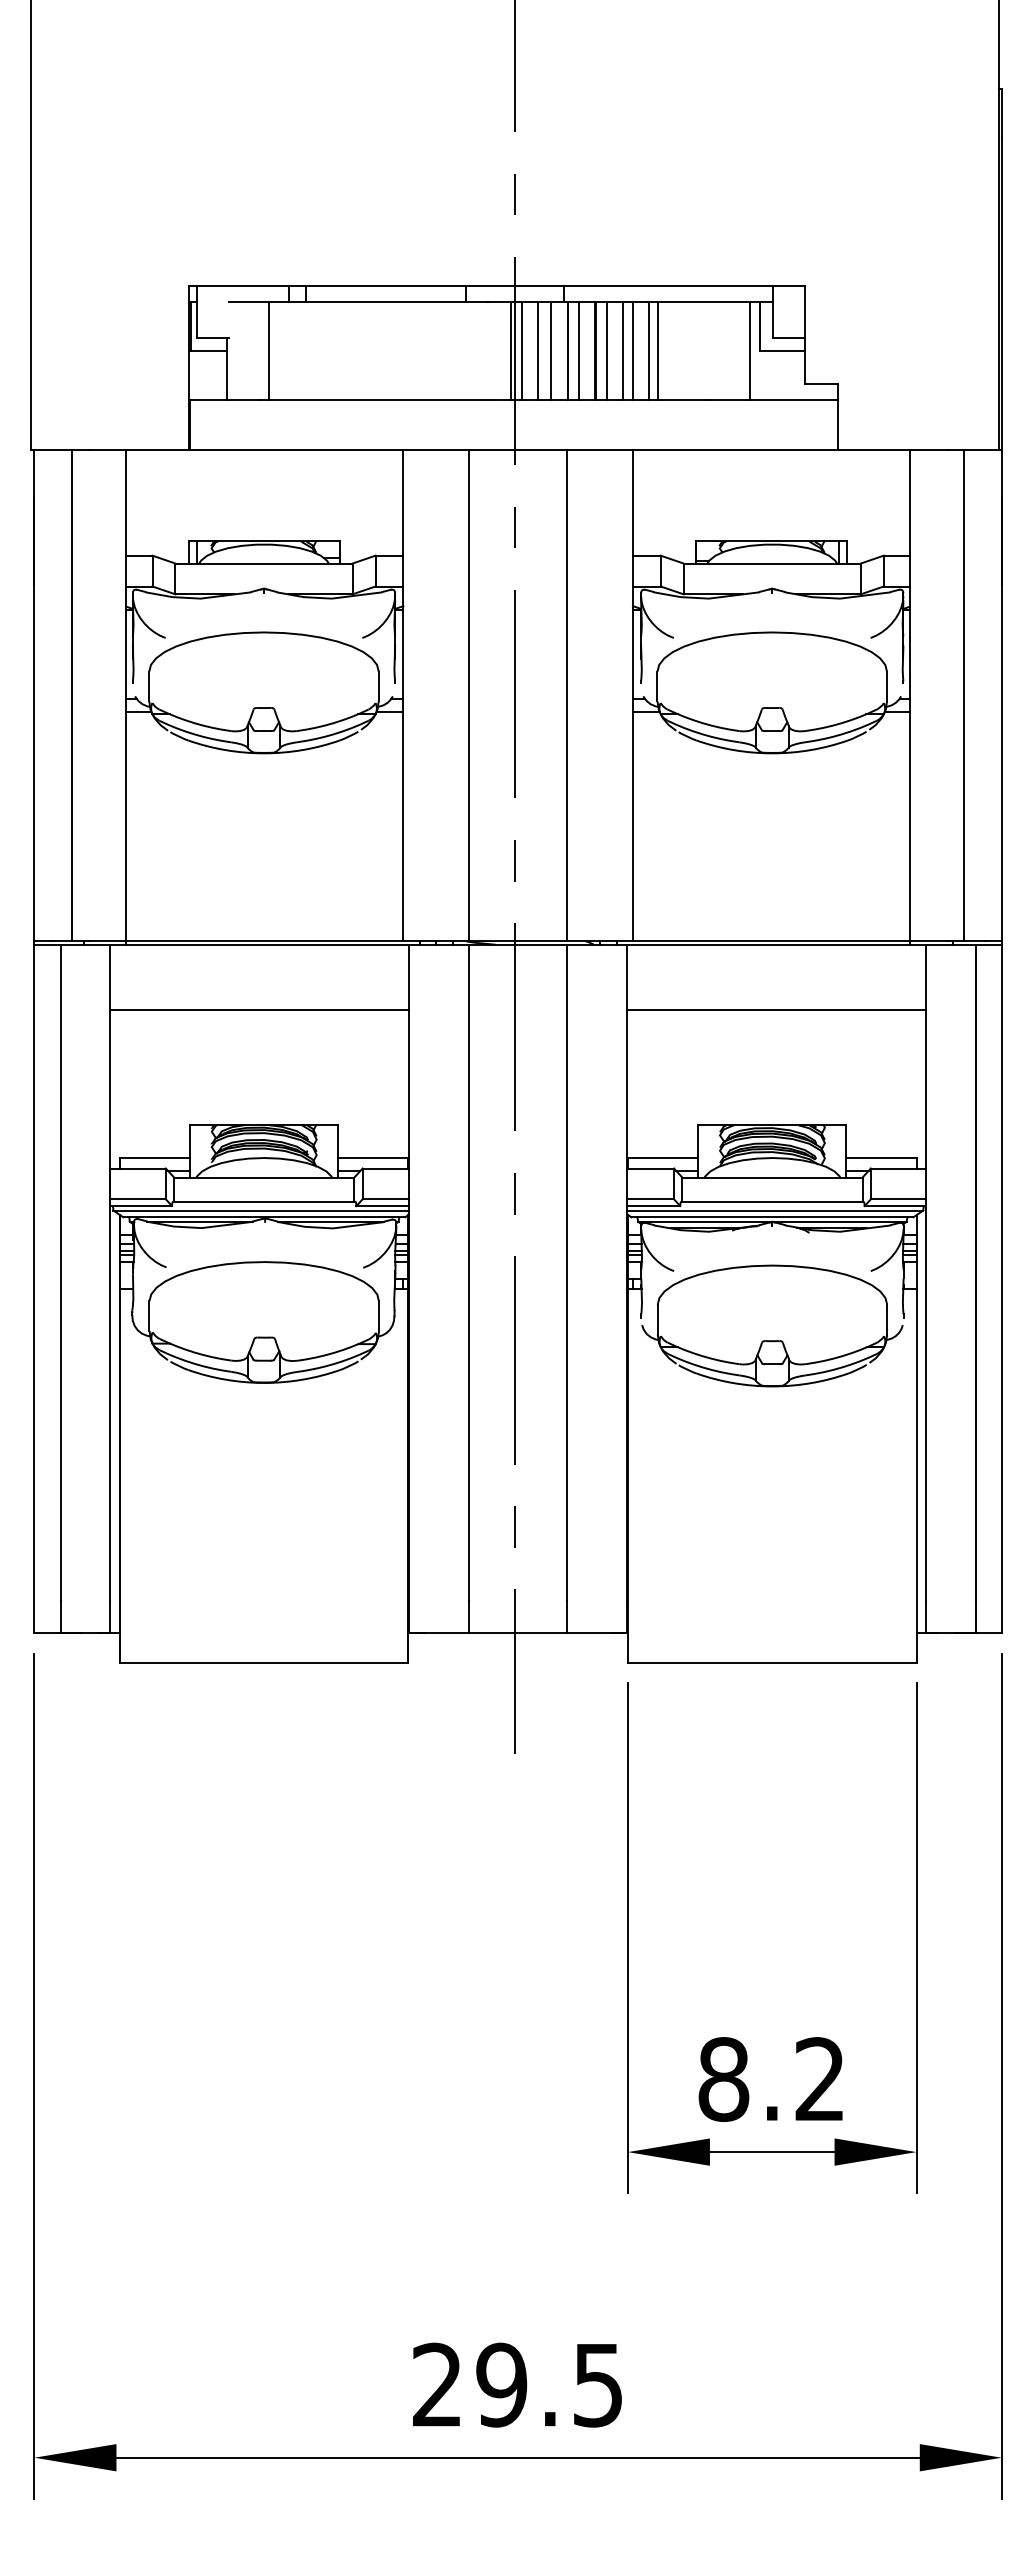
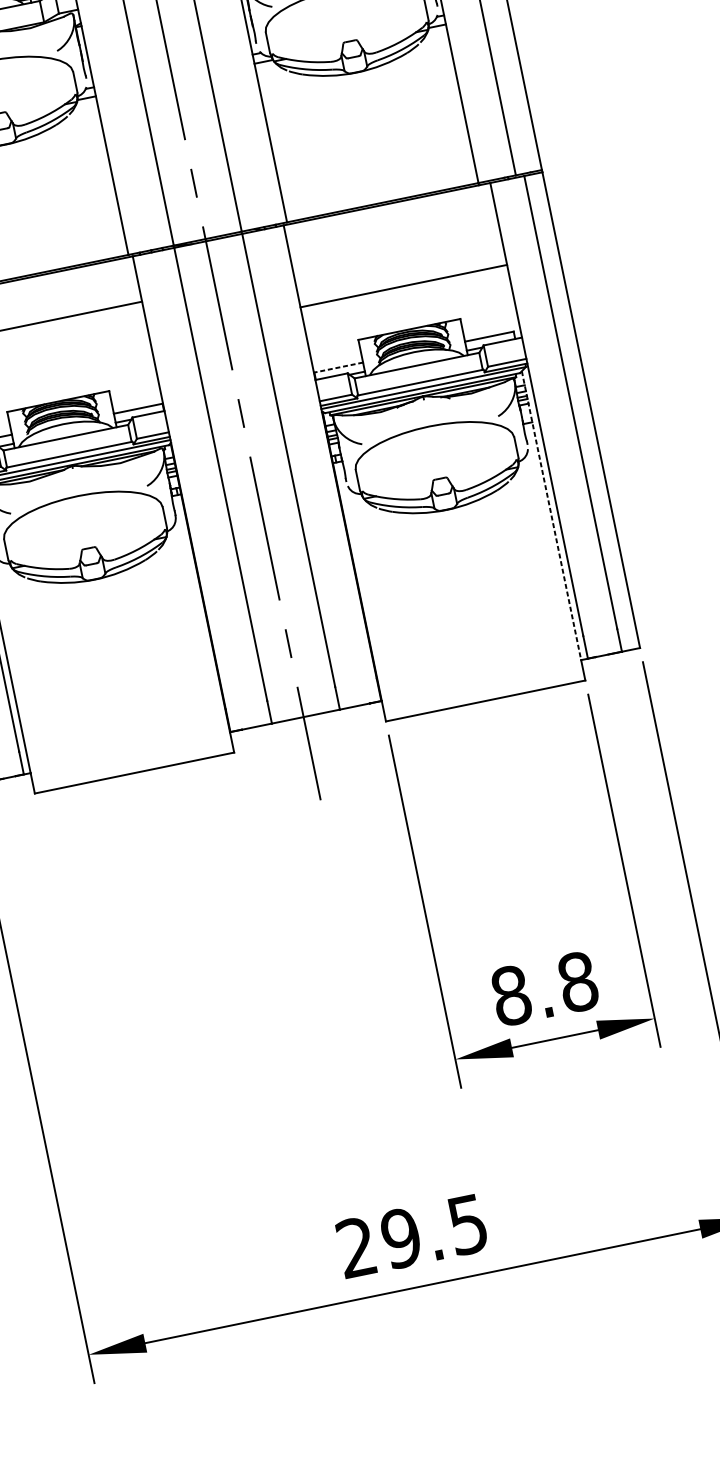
line: (776, 1010) -> (403, 286), moved
line: (662, 1157) -> (338, 367), solid -> dashed
line: (916, 1424) -> (551, 515), solid -> dashed
text: (820, 2079) -> (578, 982), 8.2 -> 8.8

